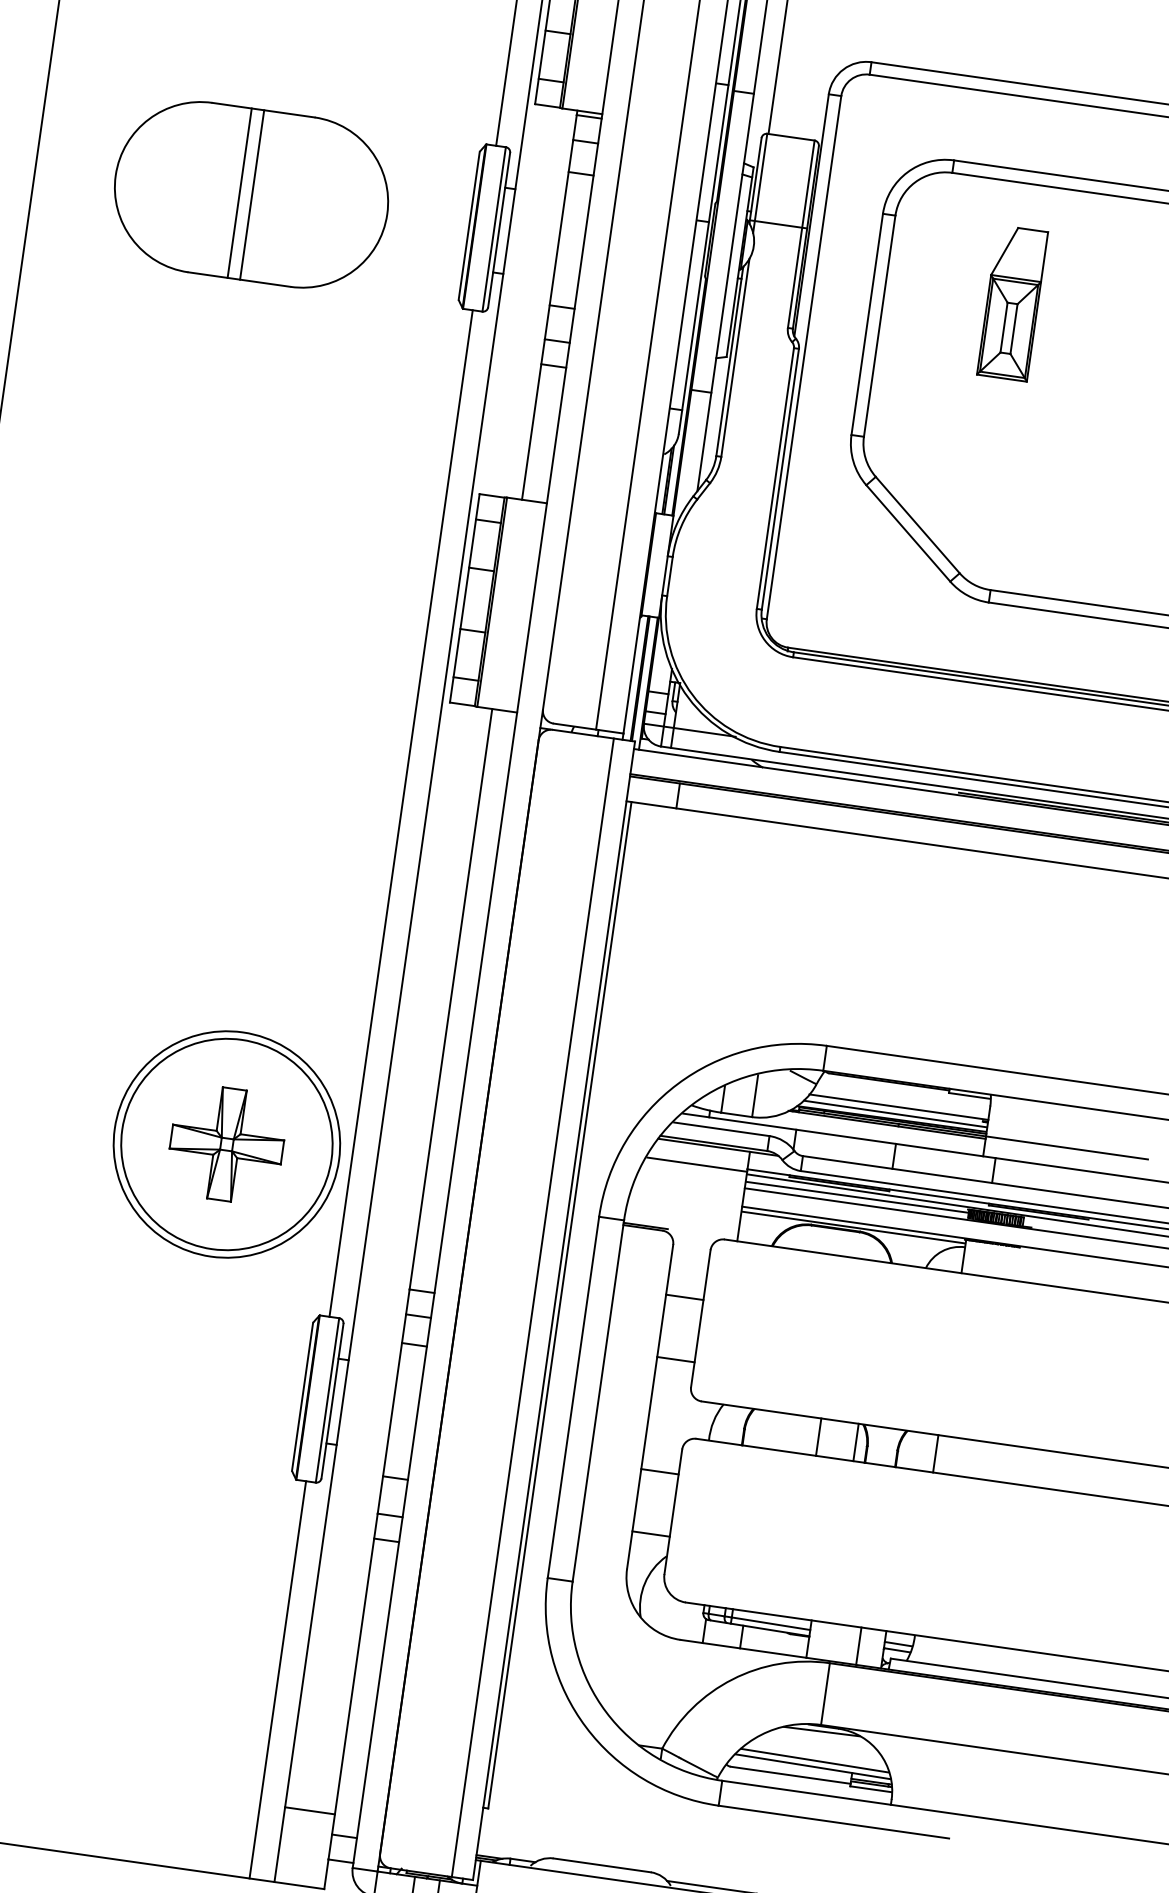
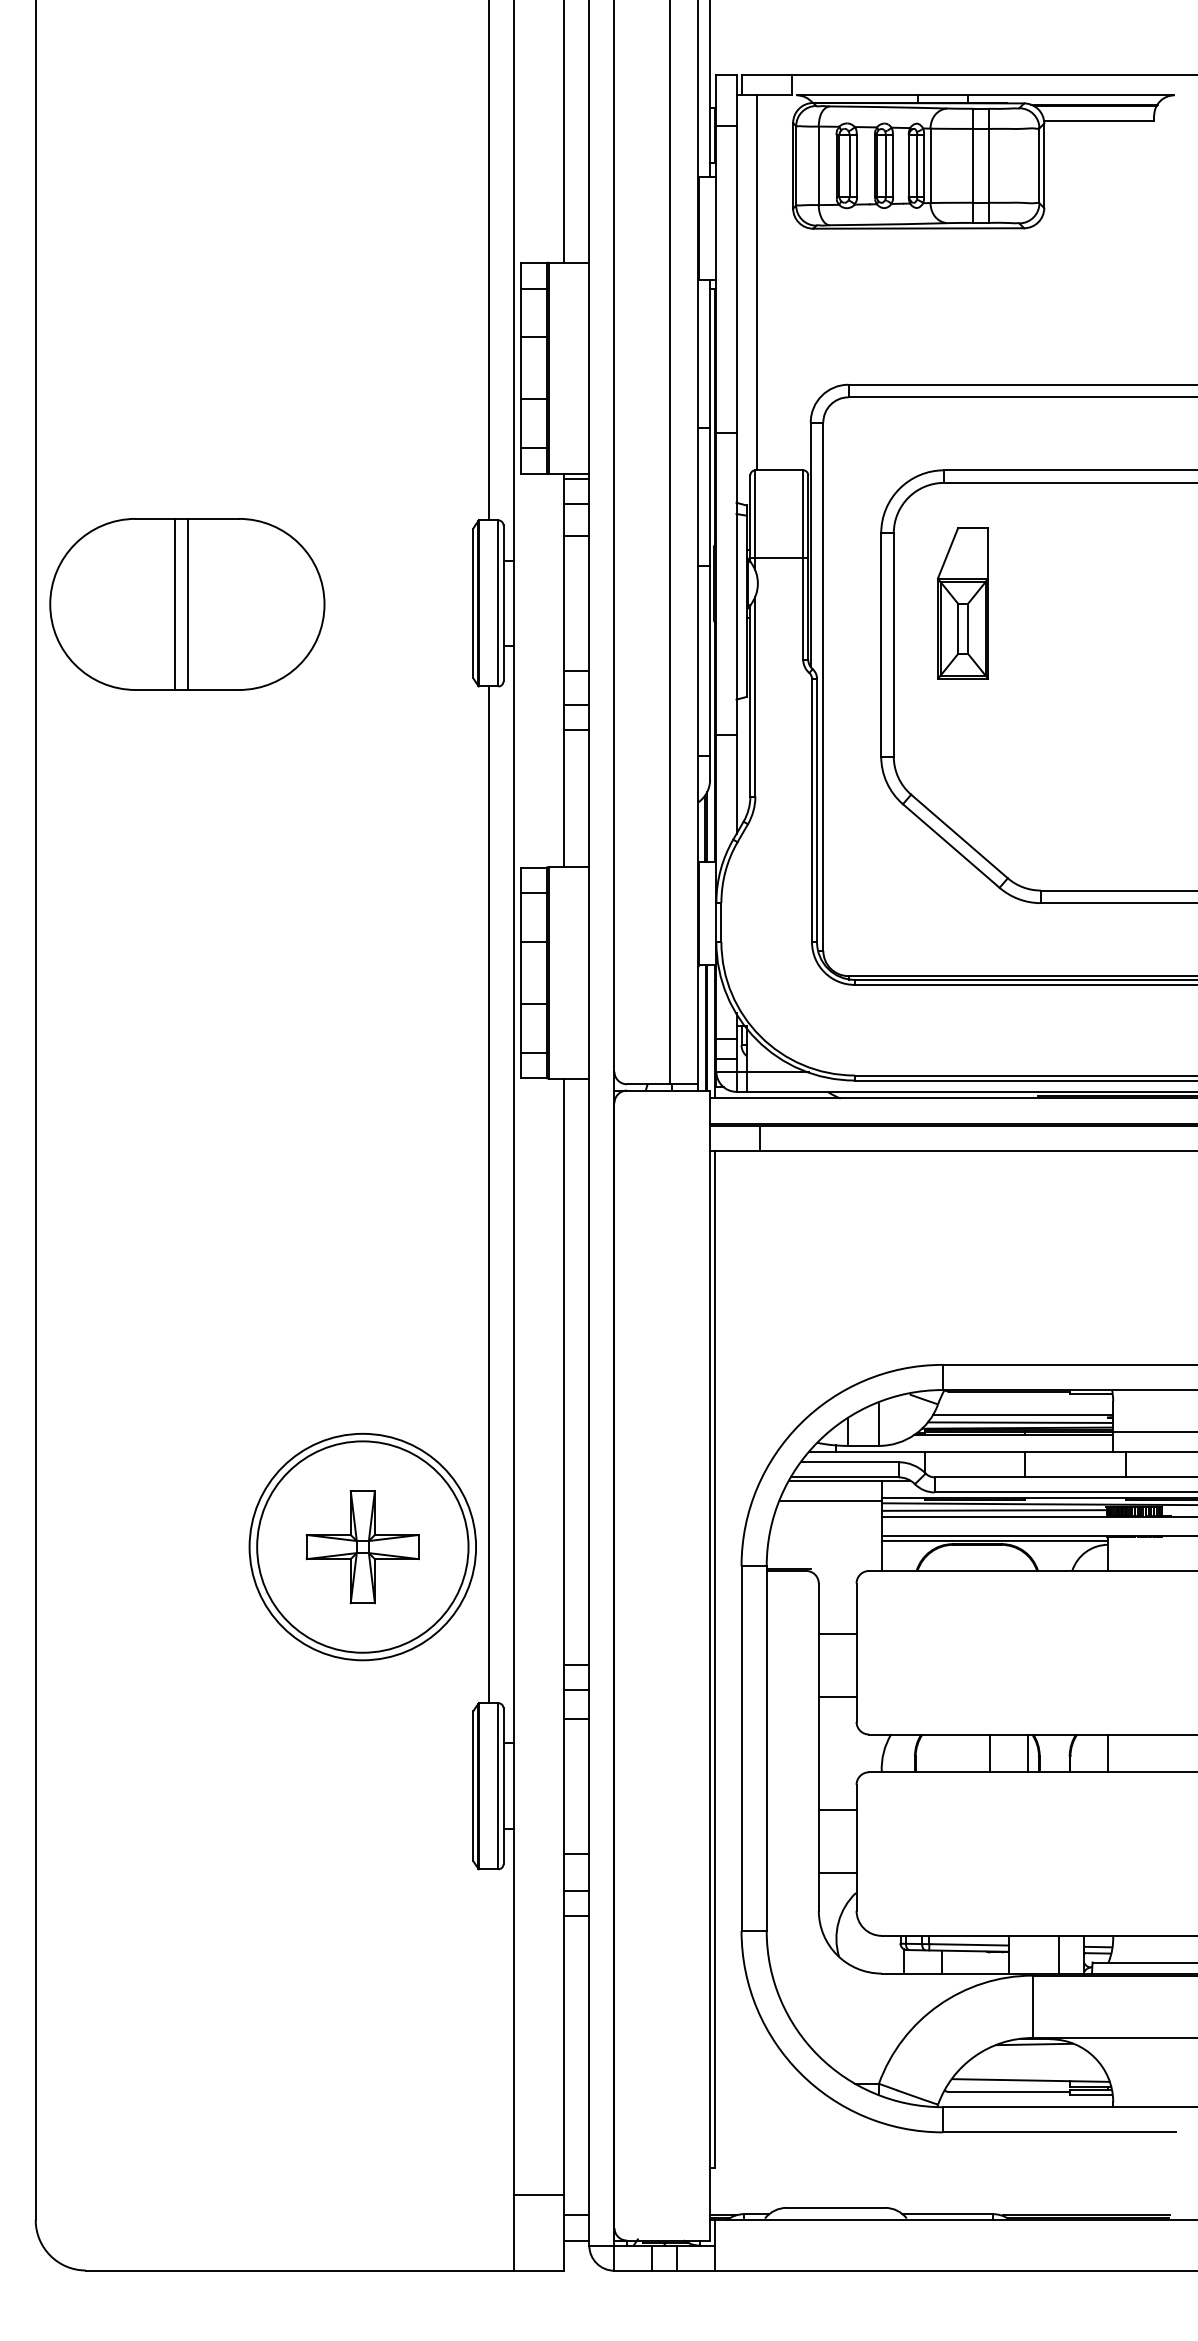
part: (251, 194) -> (187, 604), moved
part: (1011, 303) -> (962, 603), moved
line: (532, 1307) -> (688, 1665), removed
line: (277, 1679) -> (488, 2069), removed
line: (814, 1759) -> (1031, 2073), removed

